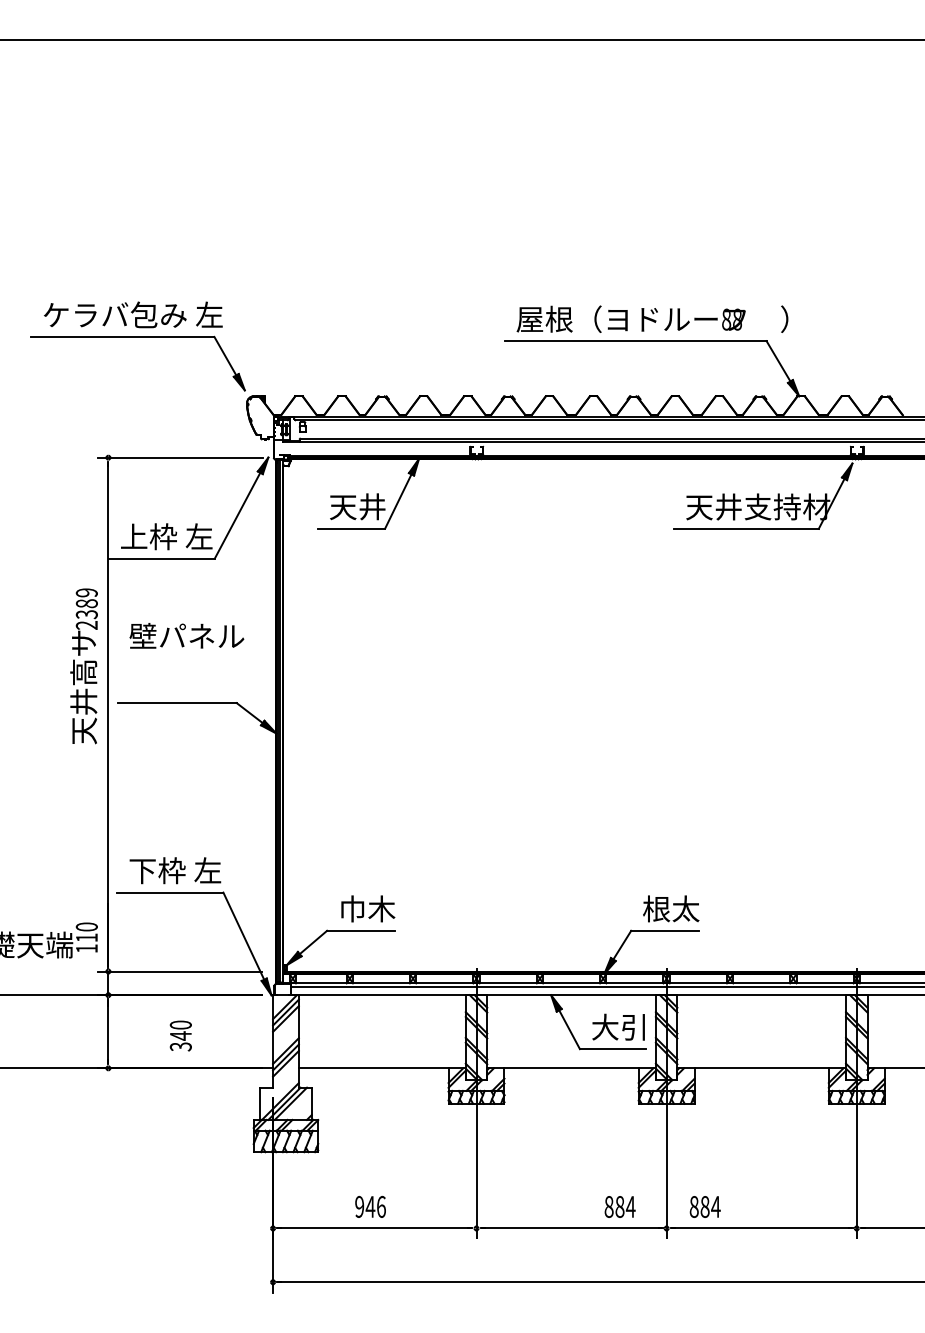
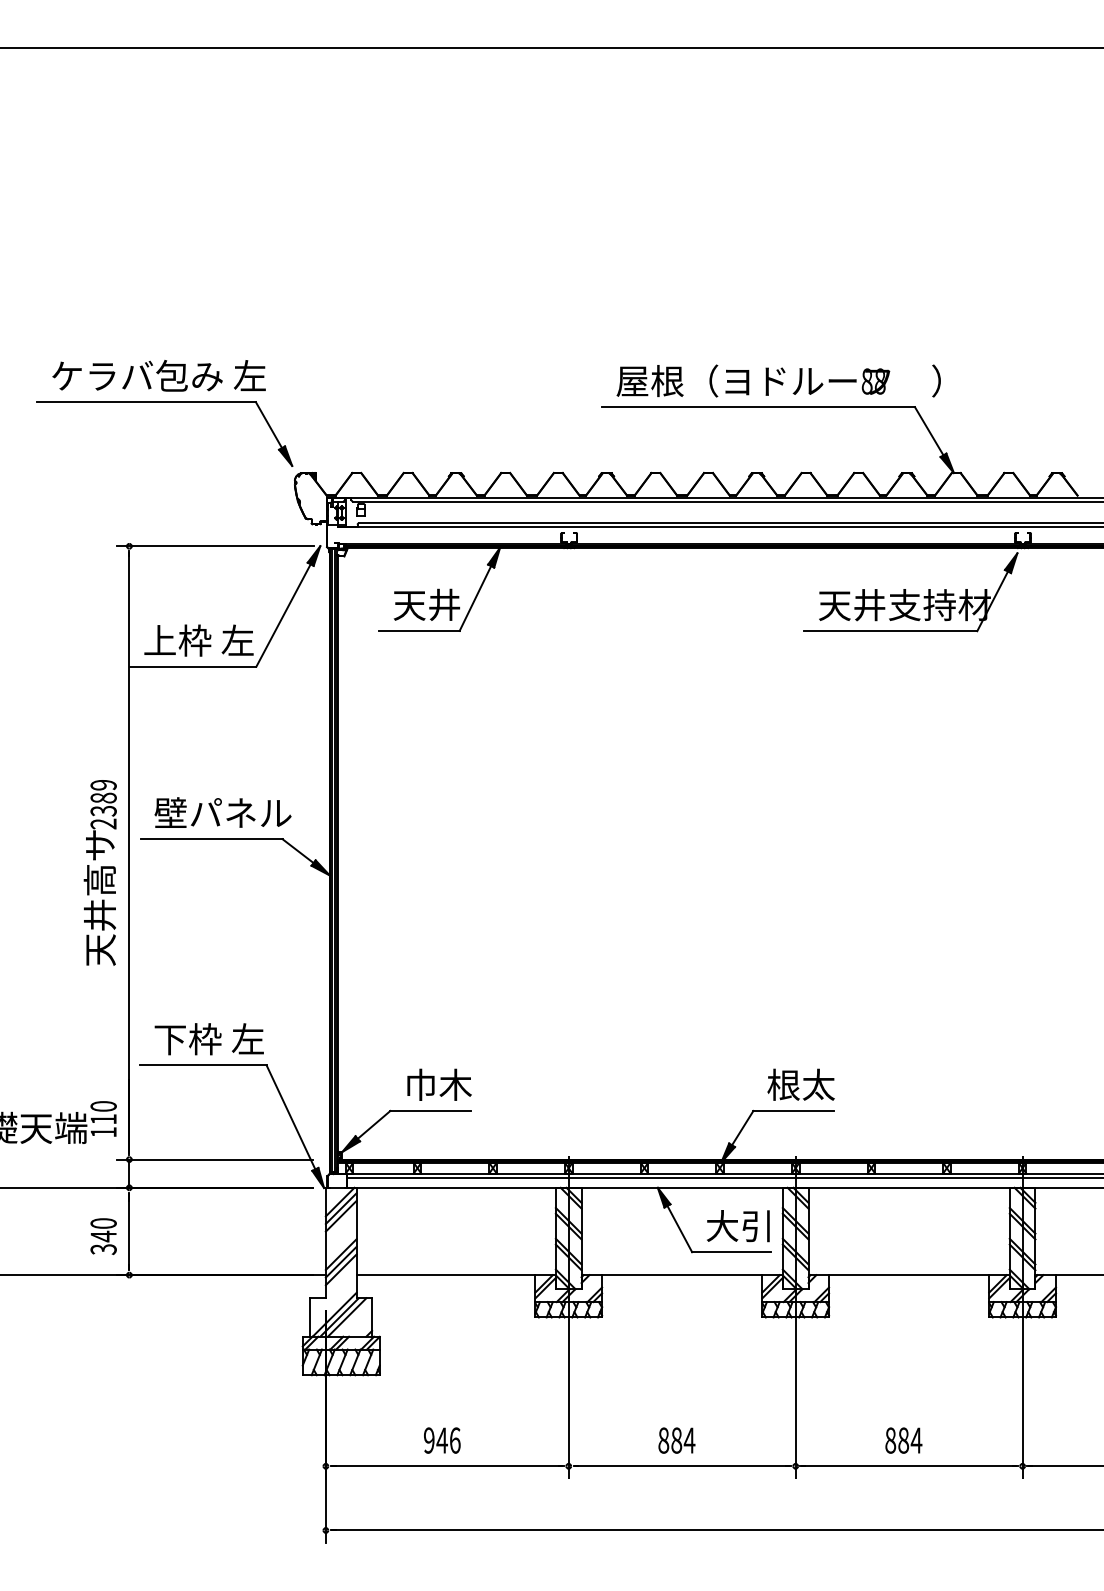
text: (186, 635) -> (222, 812), moved
text: (83, 666) -> (99, 873), moved
text: (180, 1035) -> (103, 1235), moved
text: (619, 1206) -> (676, 1440), moved
text: (704, 1206) -> (902, 1440), moved

